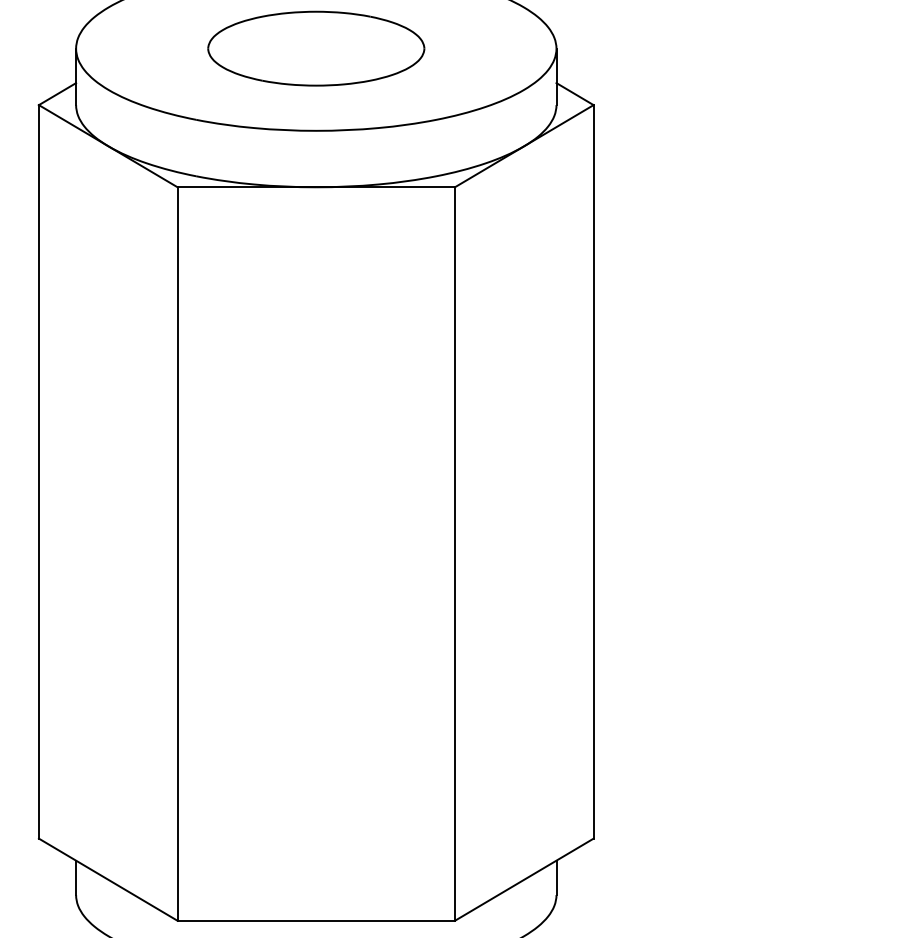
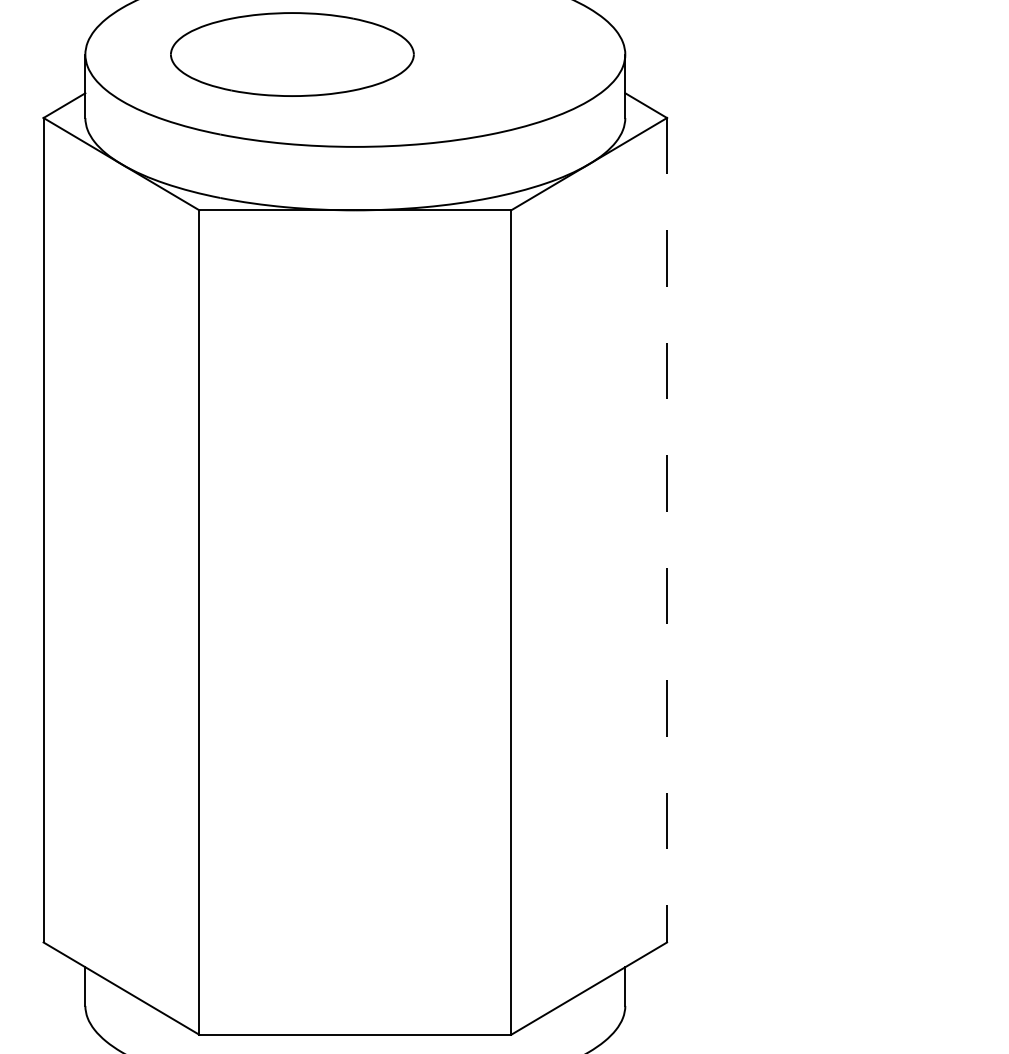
part: (316, 48) -> (292, 54), moved
line: (593, 471) -> (666, 529), solid -> dashed

